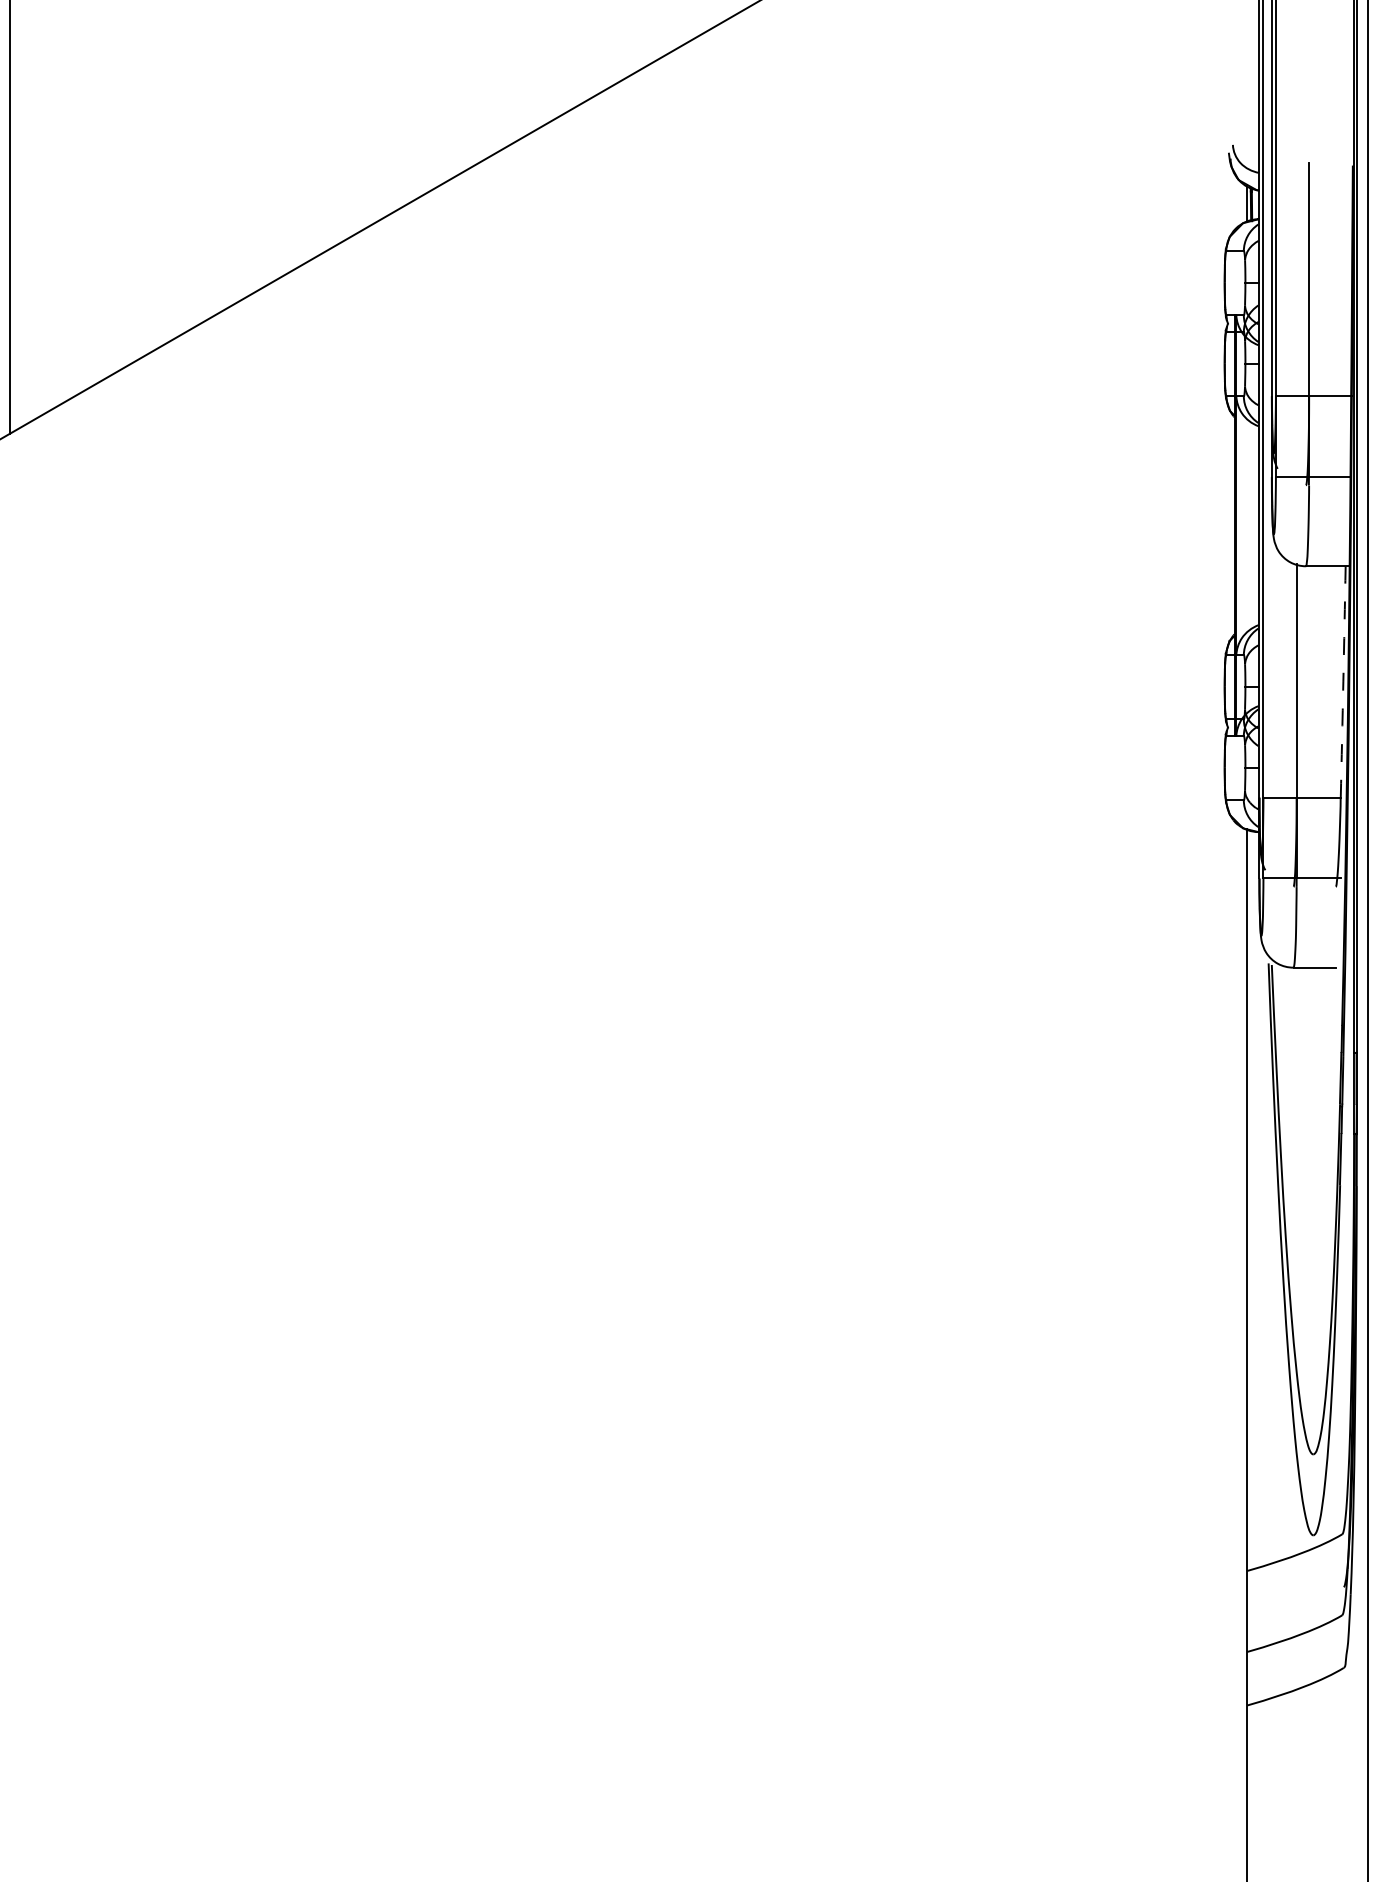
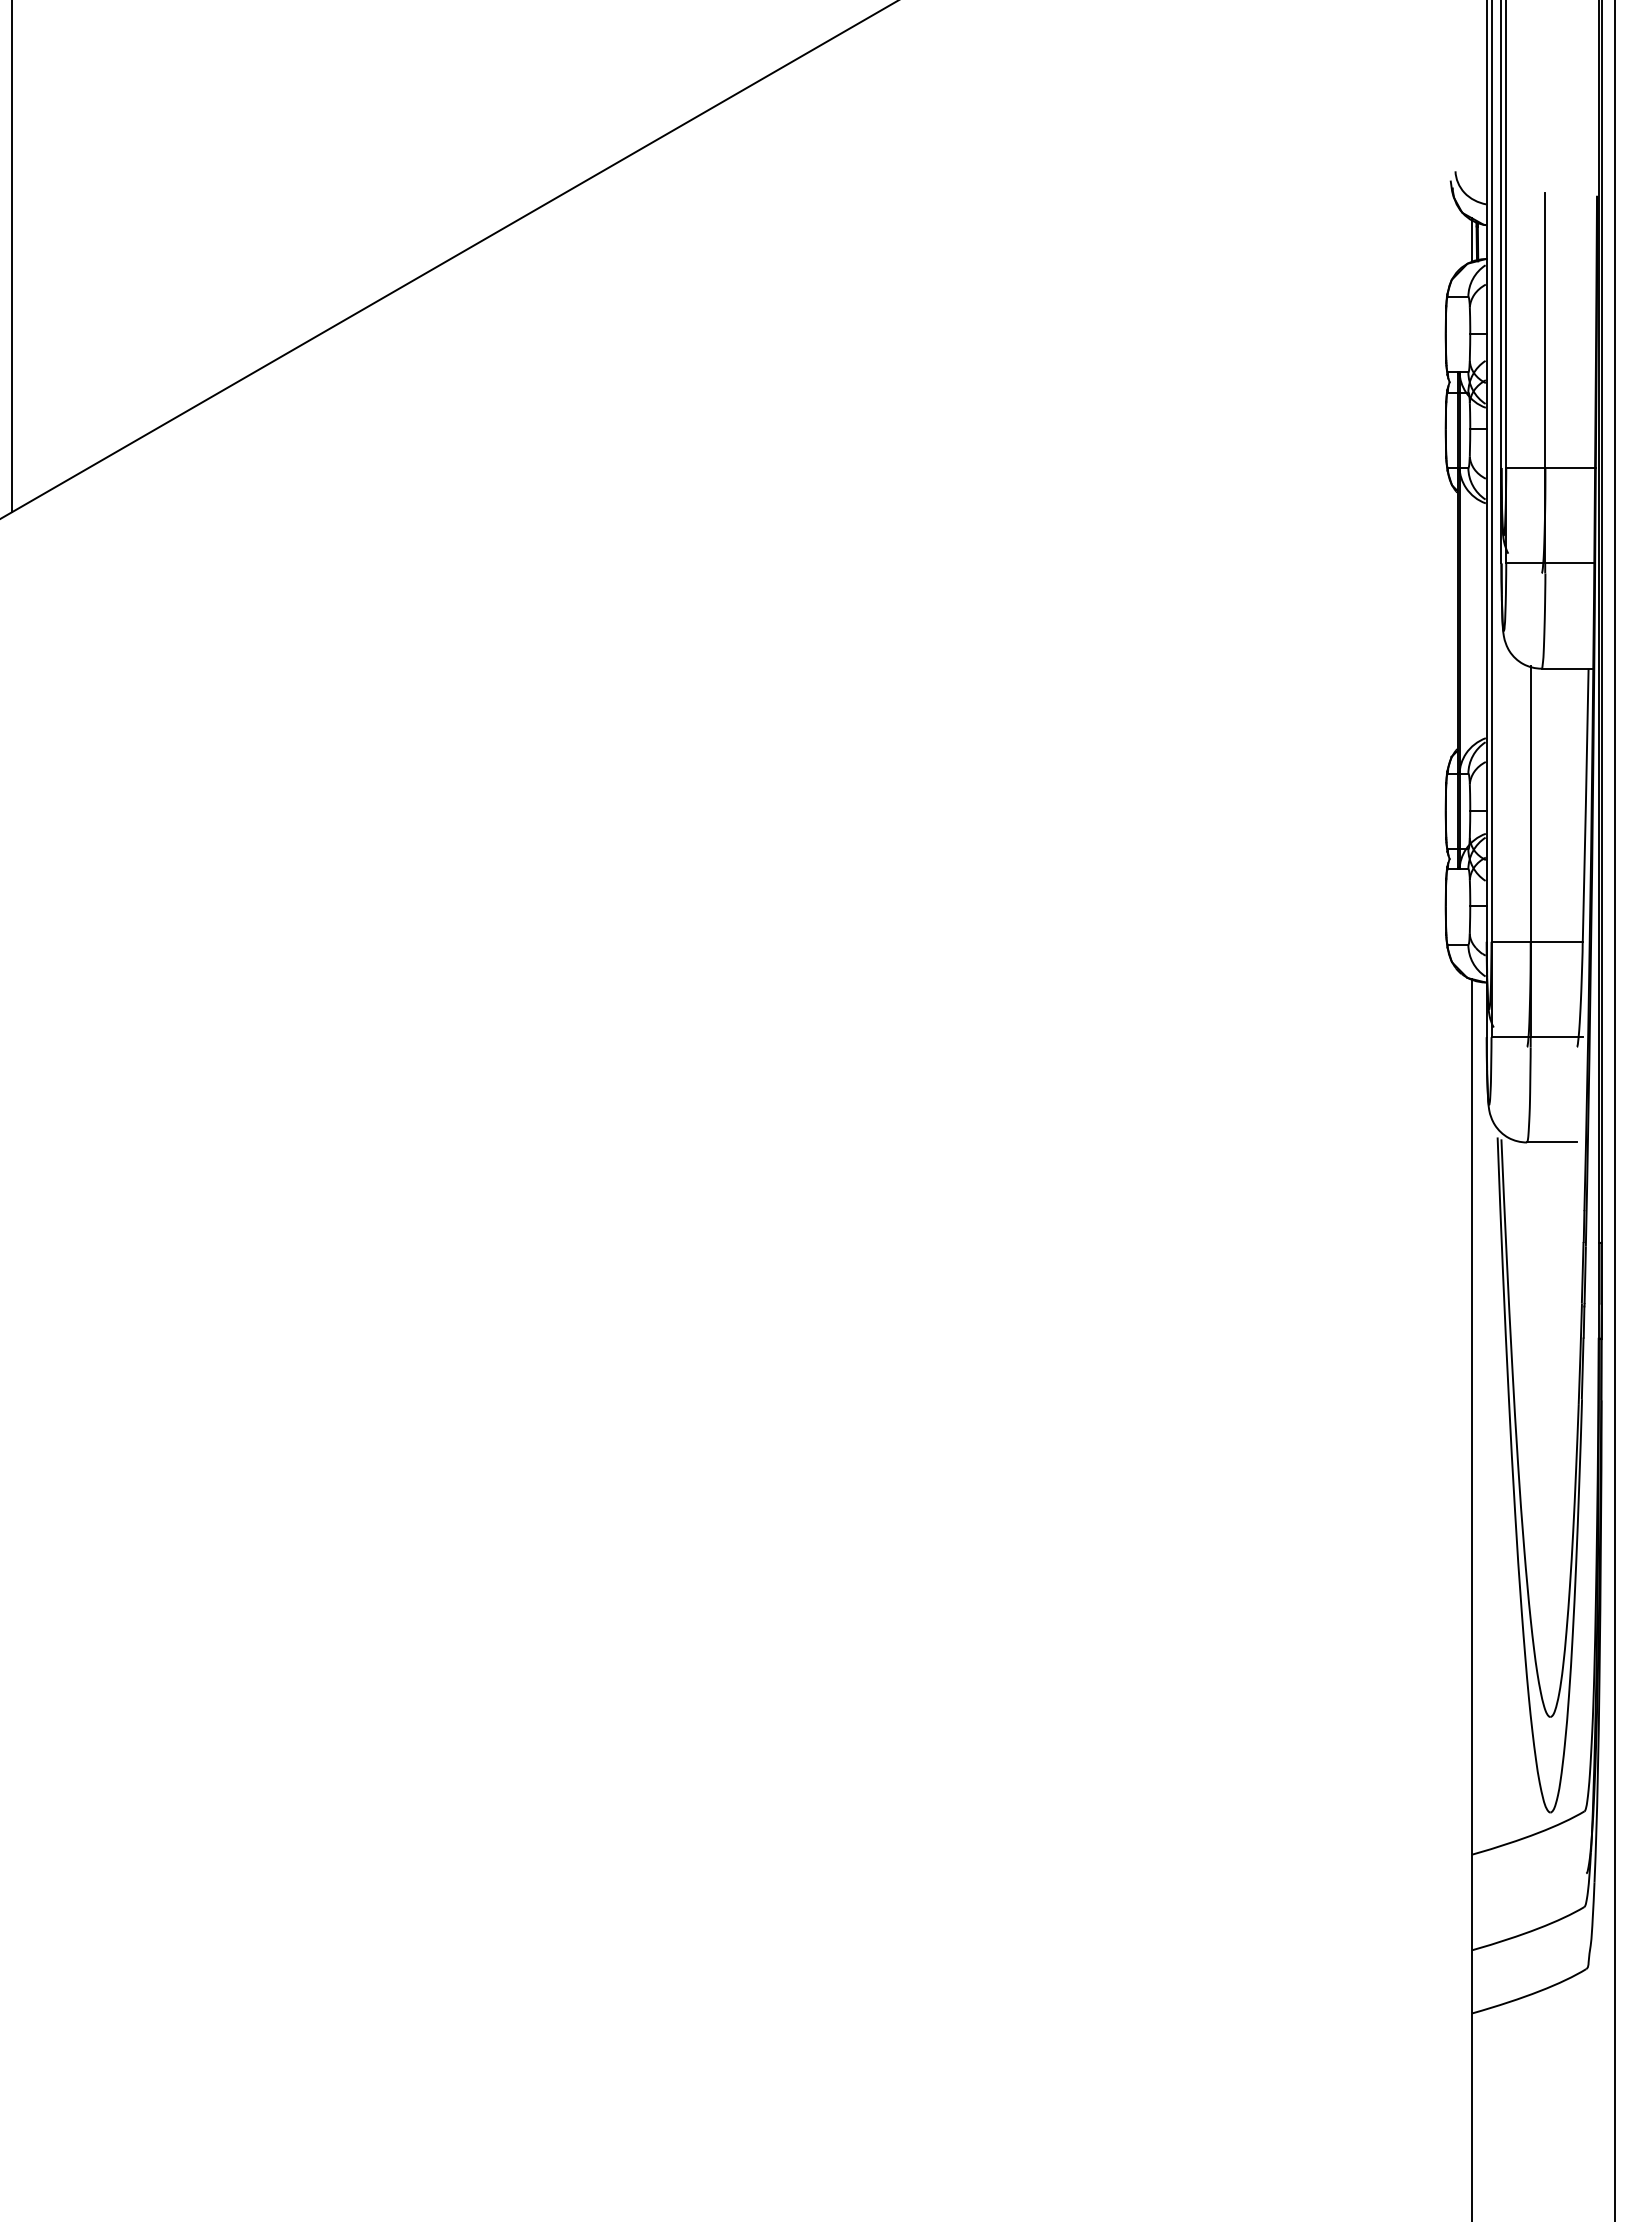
arc: (1343, 682) -> (1585, 805), dashed -> solid

